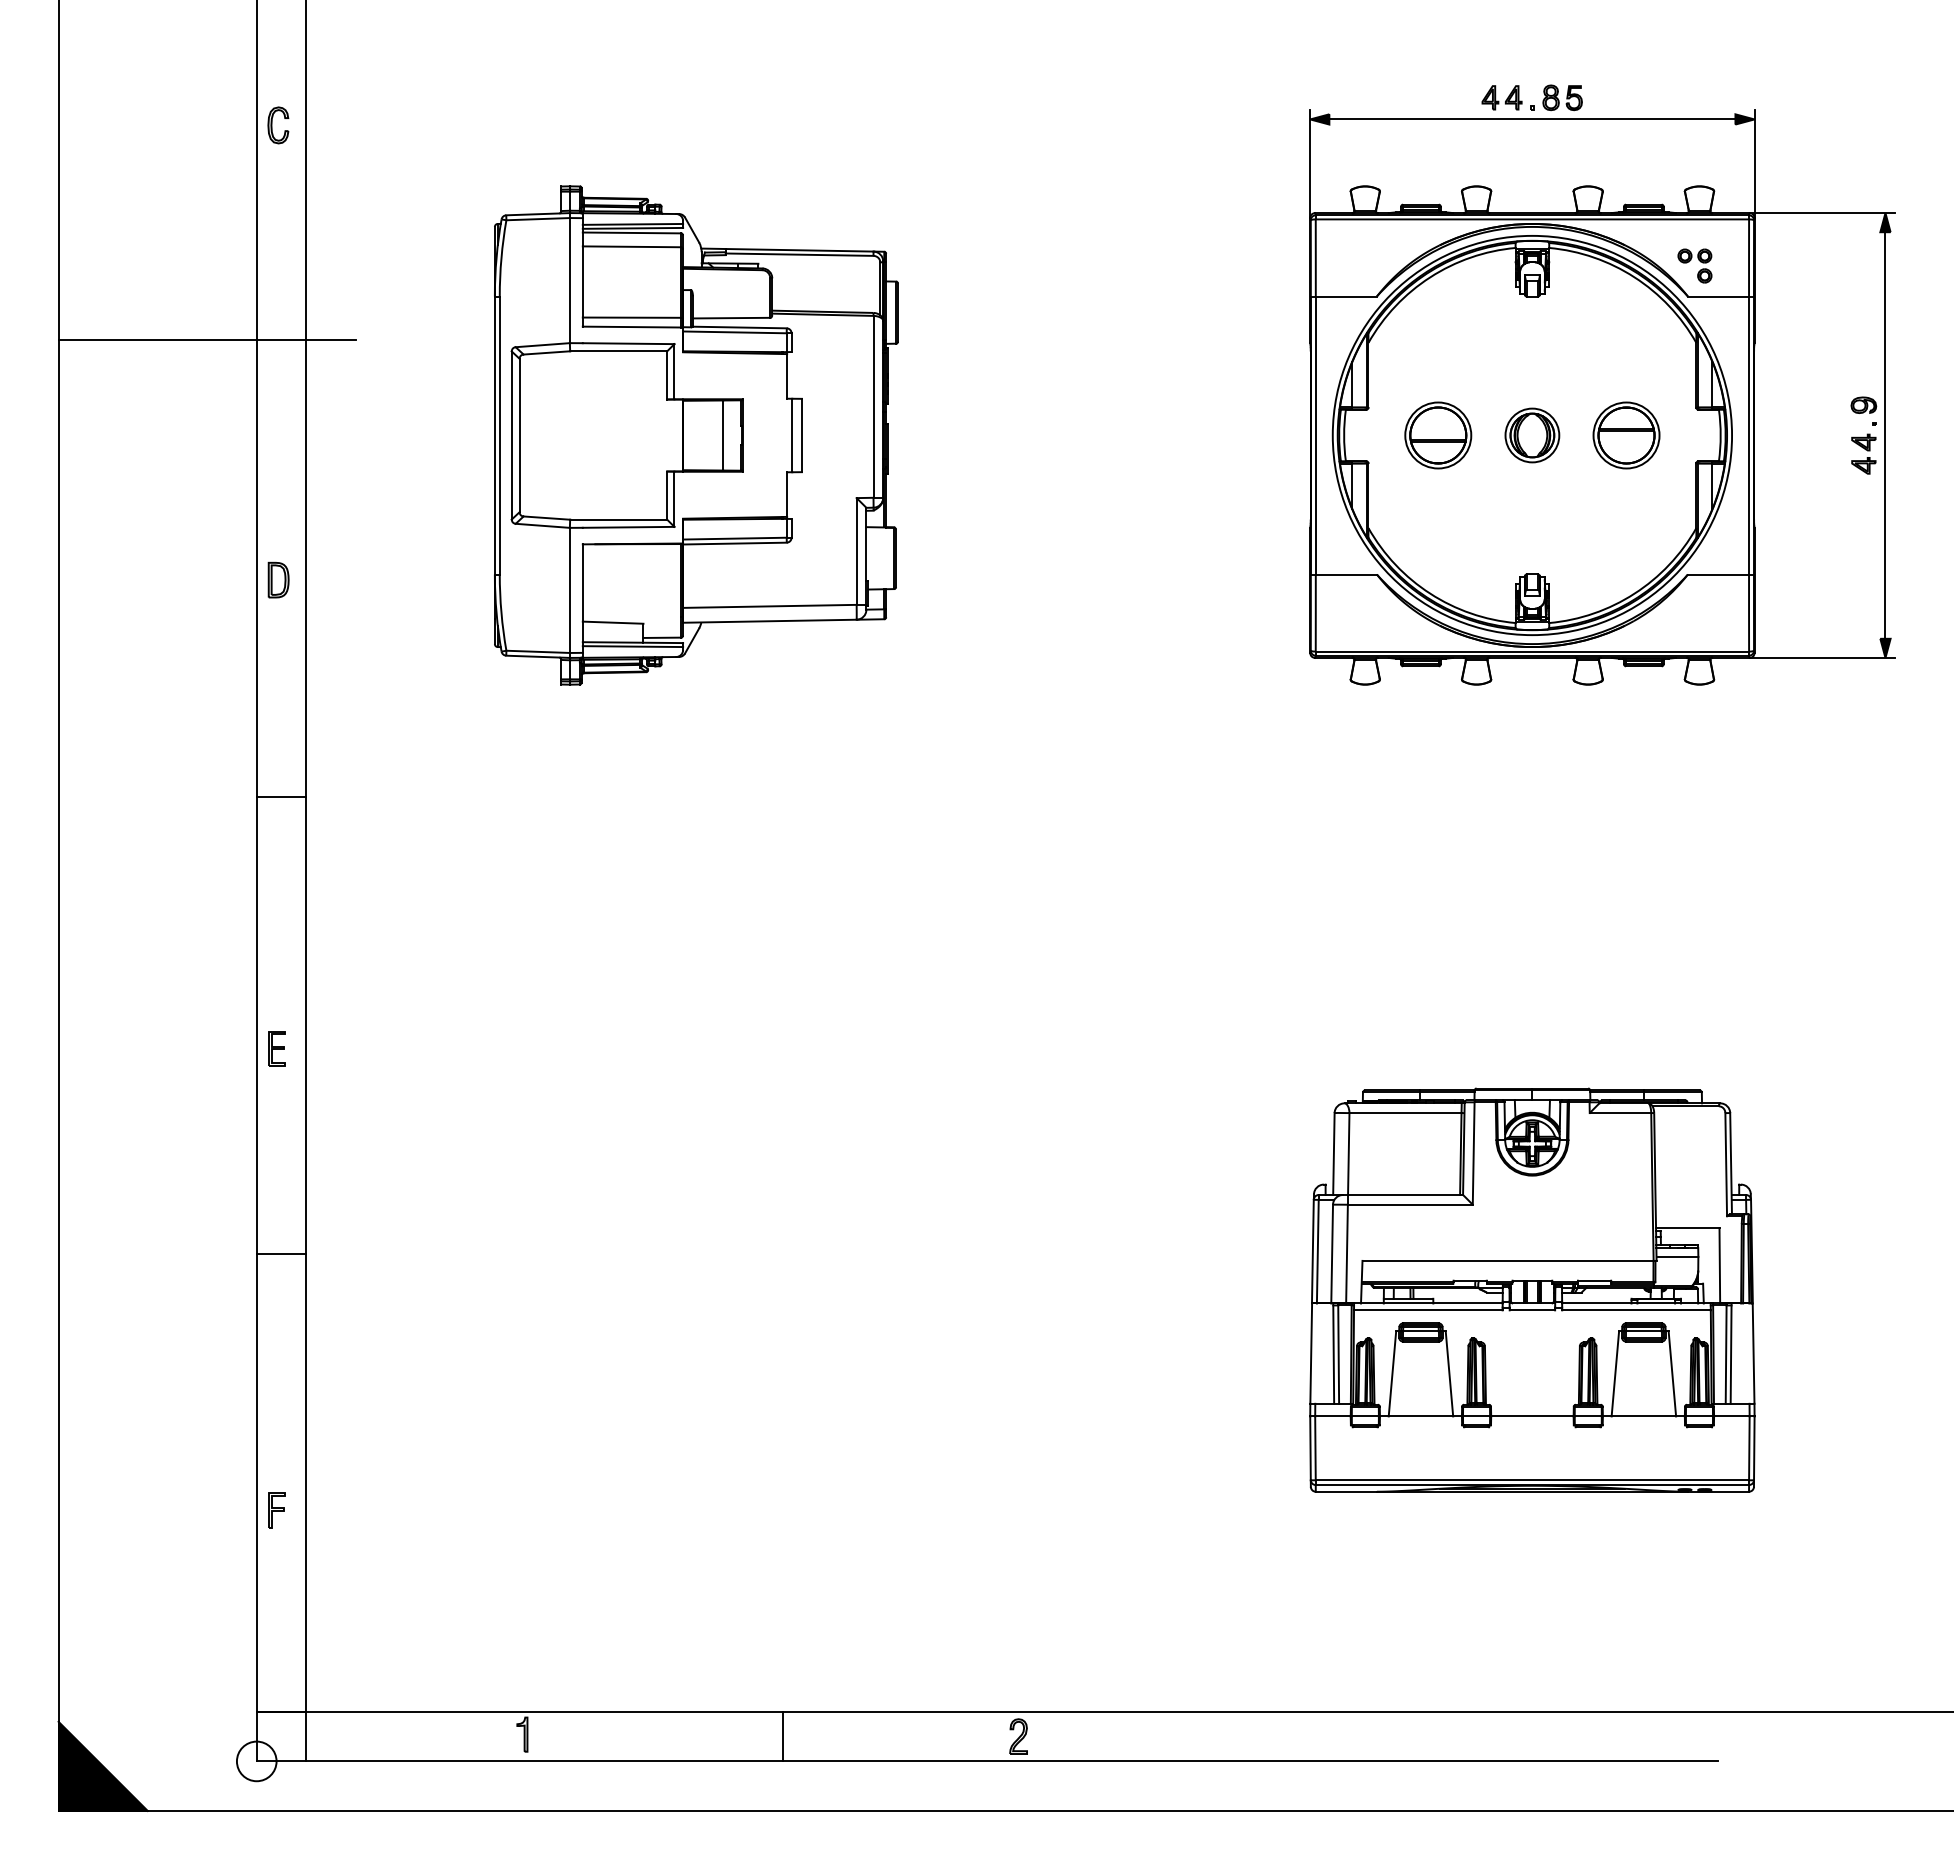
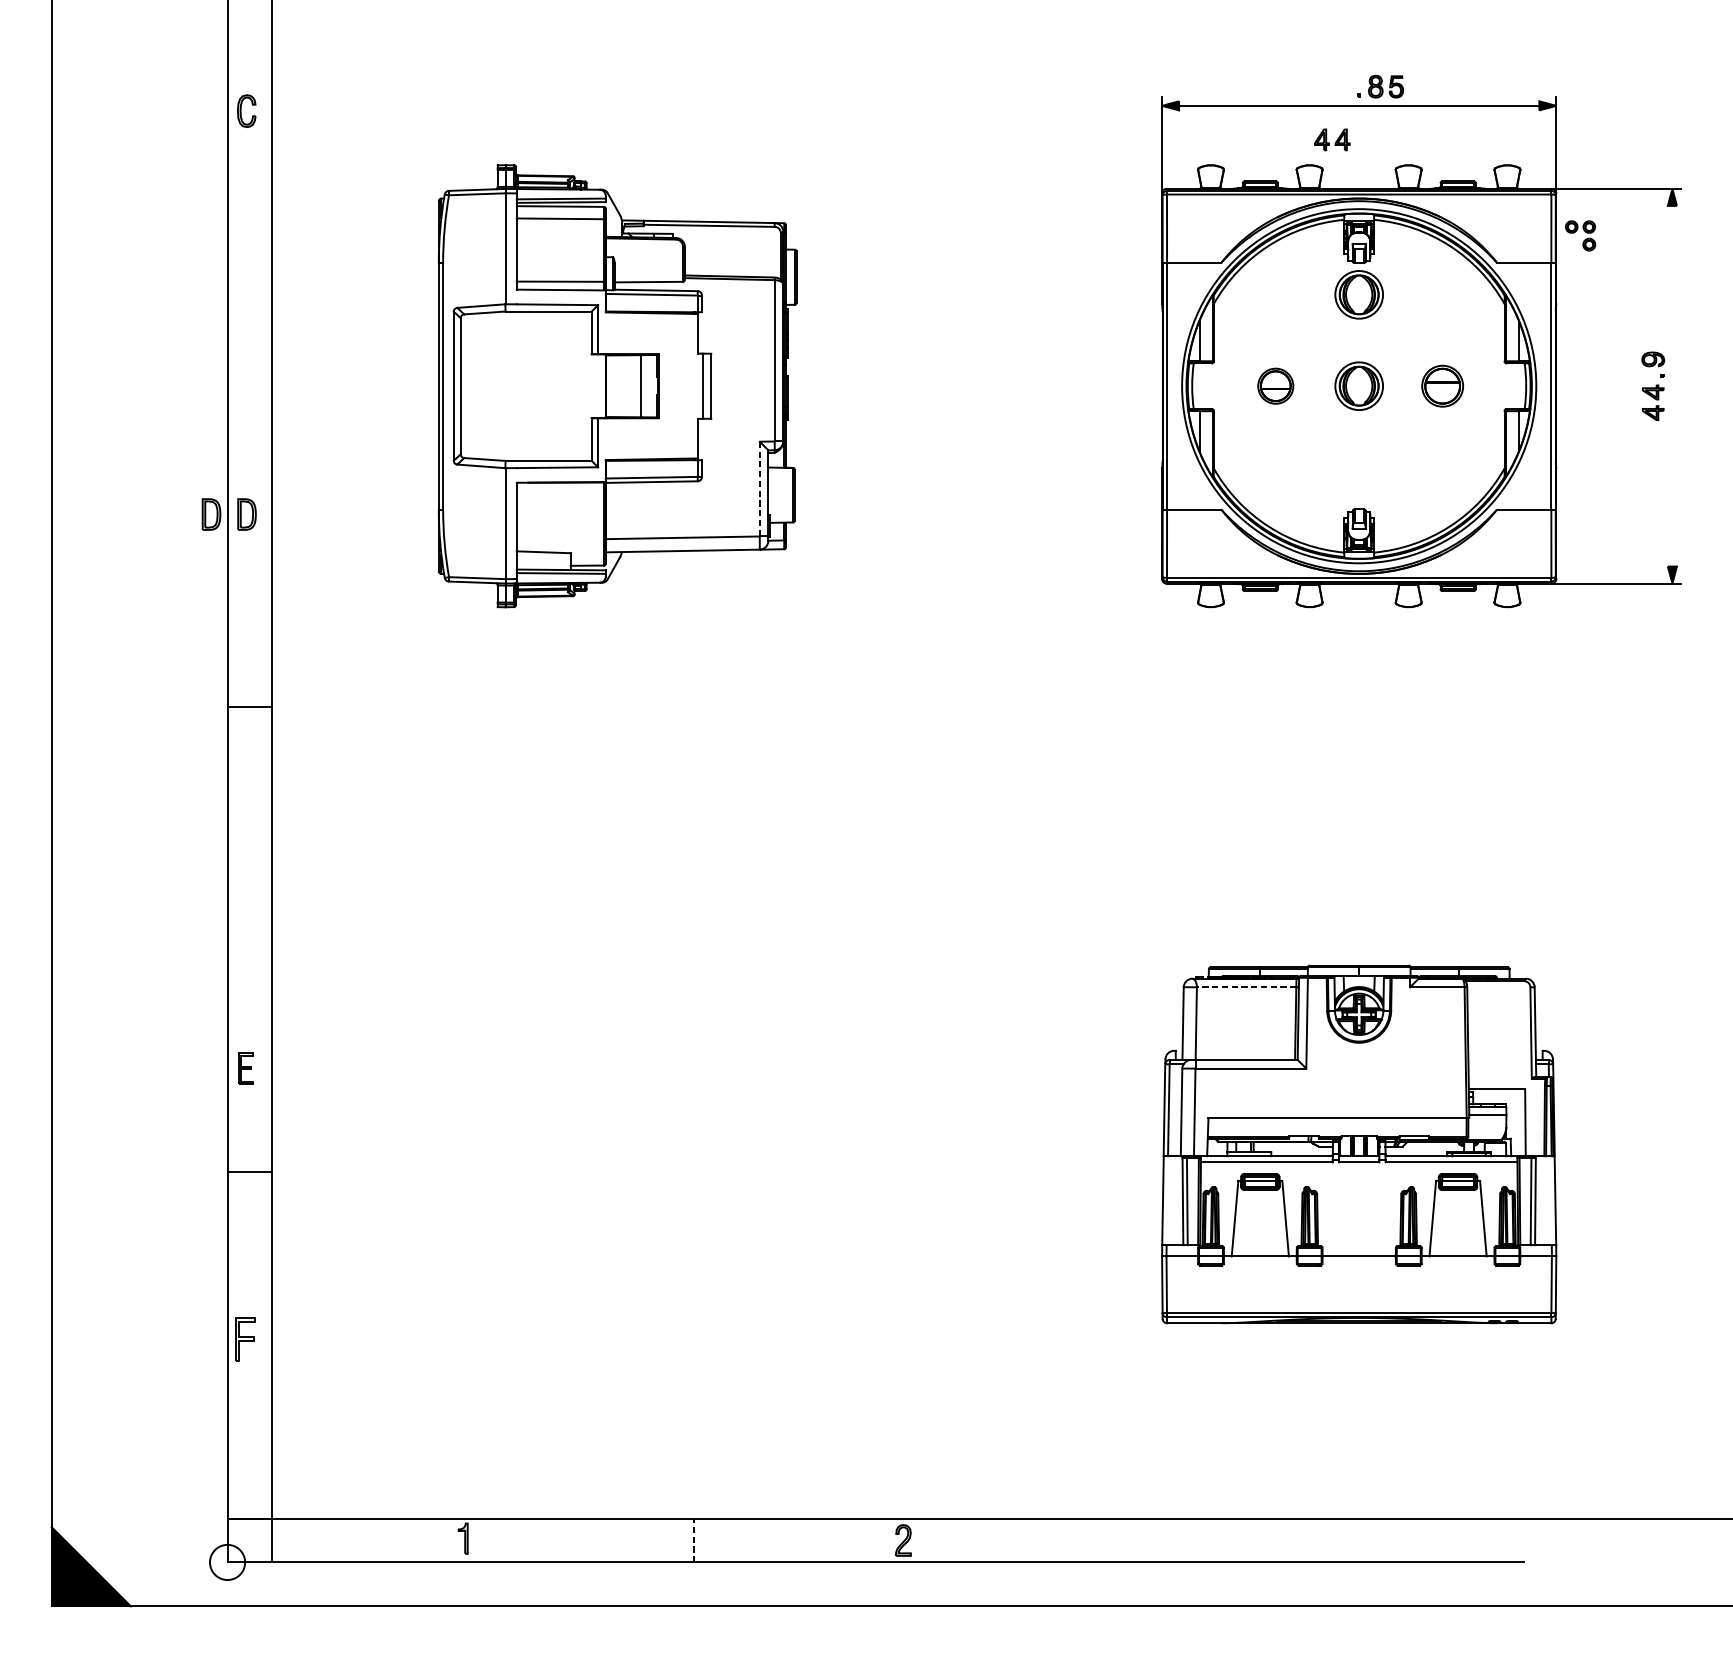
part: (1501, 97) -> (1331, 139), moved
part: (1694, 265) -> (1580, 235), moved
part: (1532, 332) -> (1359, 294), added
line: (206, 339) -> (182, 301), removed
part: (1438, 435) -> (1275, 386), size x0.6
part: (1626, 435) -> (1442, 386), size x0.7
line: (1885, 435) -> (1672, 386), removed
line: (856, 551) -> (759, 489), solid -> dashed
part: (238, 579) -> (211, 513), added
part: (276, 1048) -> (245, 1068), moved
line: (1405, 1113) -> (1246, 987), solid -> dashed
line: (281, 1254) -> (249, 1172), moved
part: (276, 1510) -> (245, 1339), size x1.4
line: (783, 1736) -> (694, 1540), solid -> dashed

